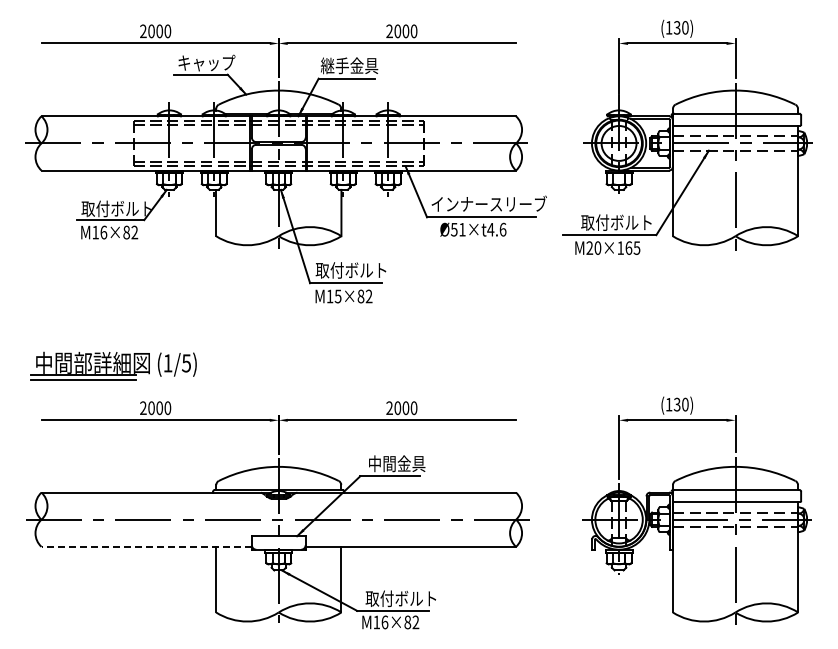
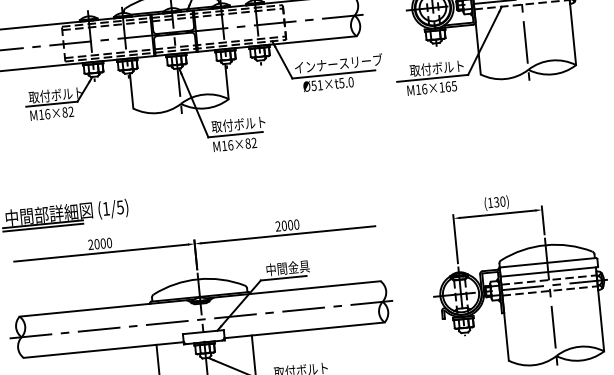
text: (496, 229) -> (346, 82), Ø51×t4.6 -> Ø51×t5.0
text: (593, 247) -> (421, 89), M20×165 -> M16×165
text: (337, 296) -> (230, 145), M15×82 -> M16×82
line: (146, 546) -> (103, 349), dashed -> solid

